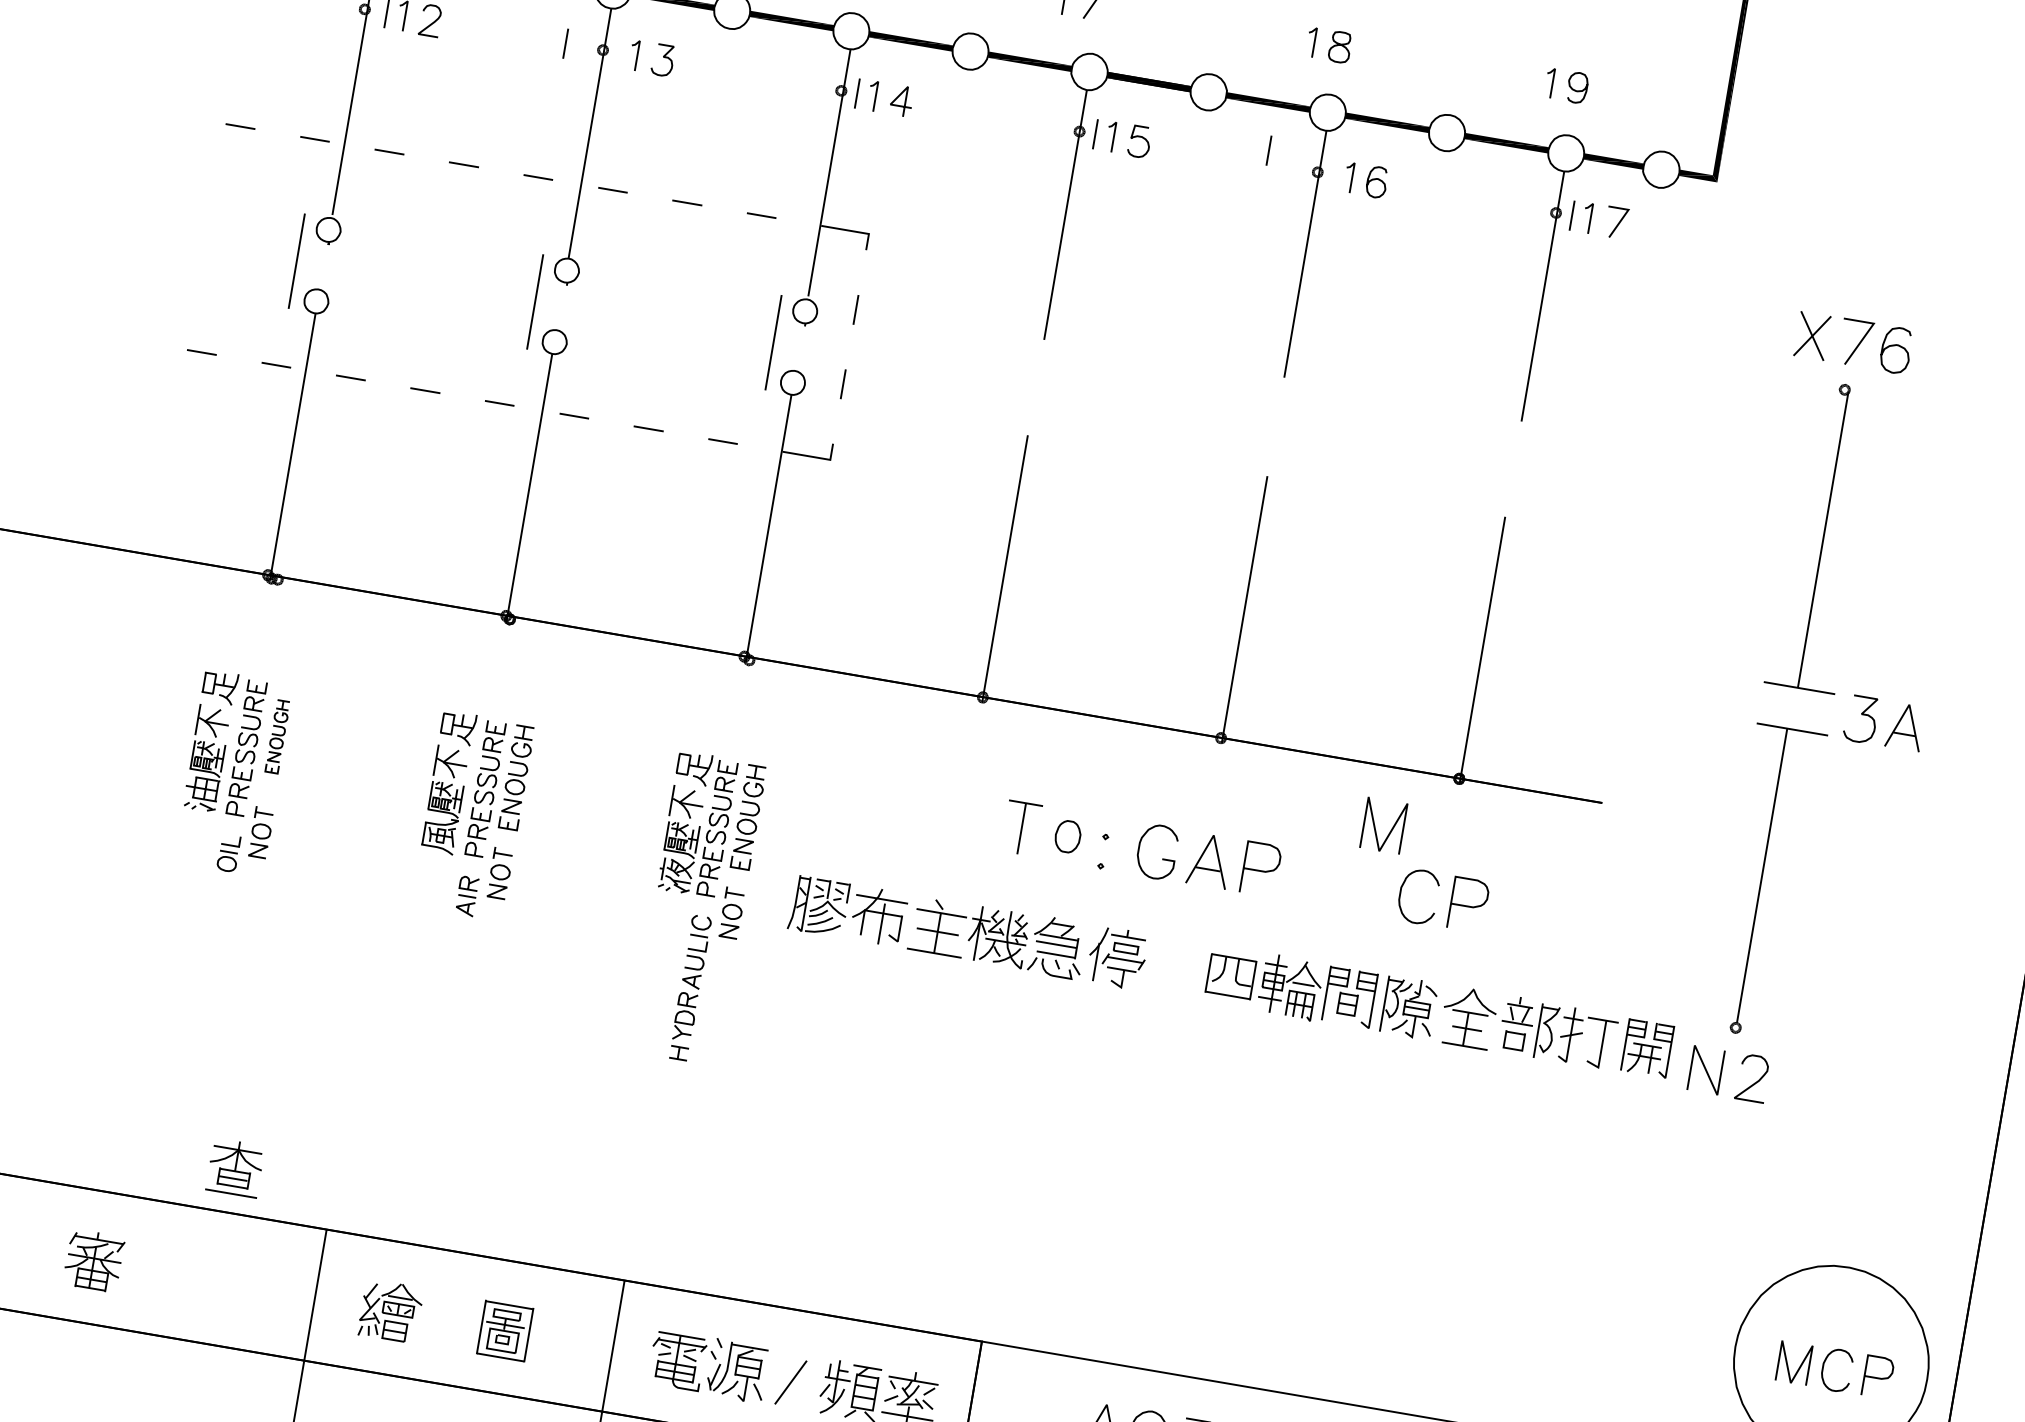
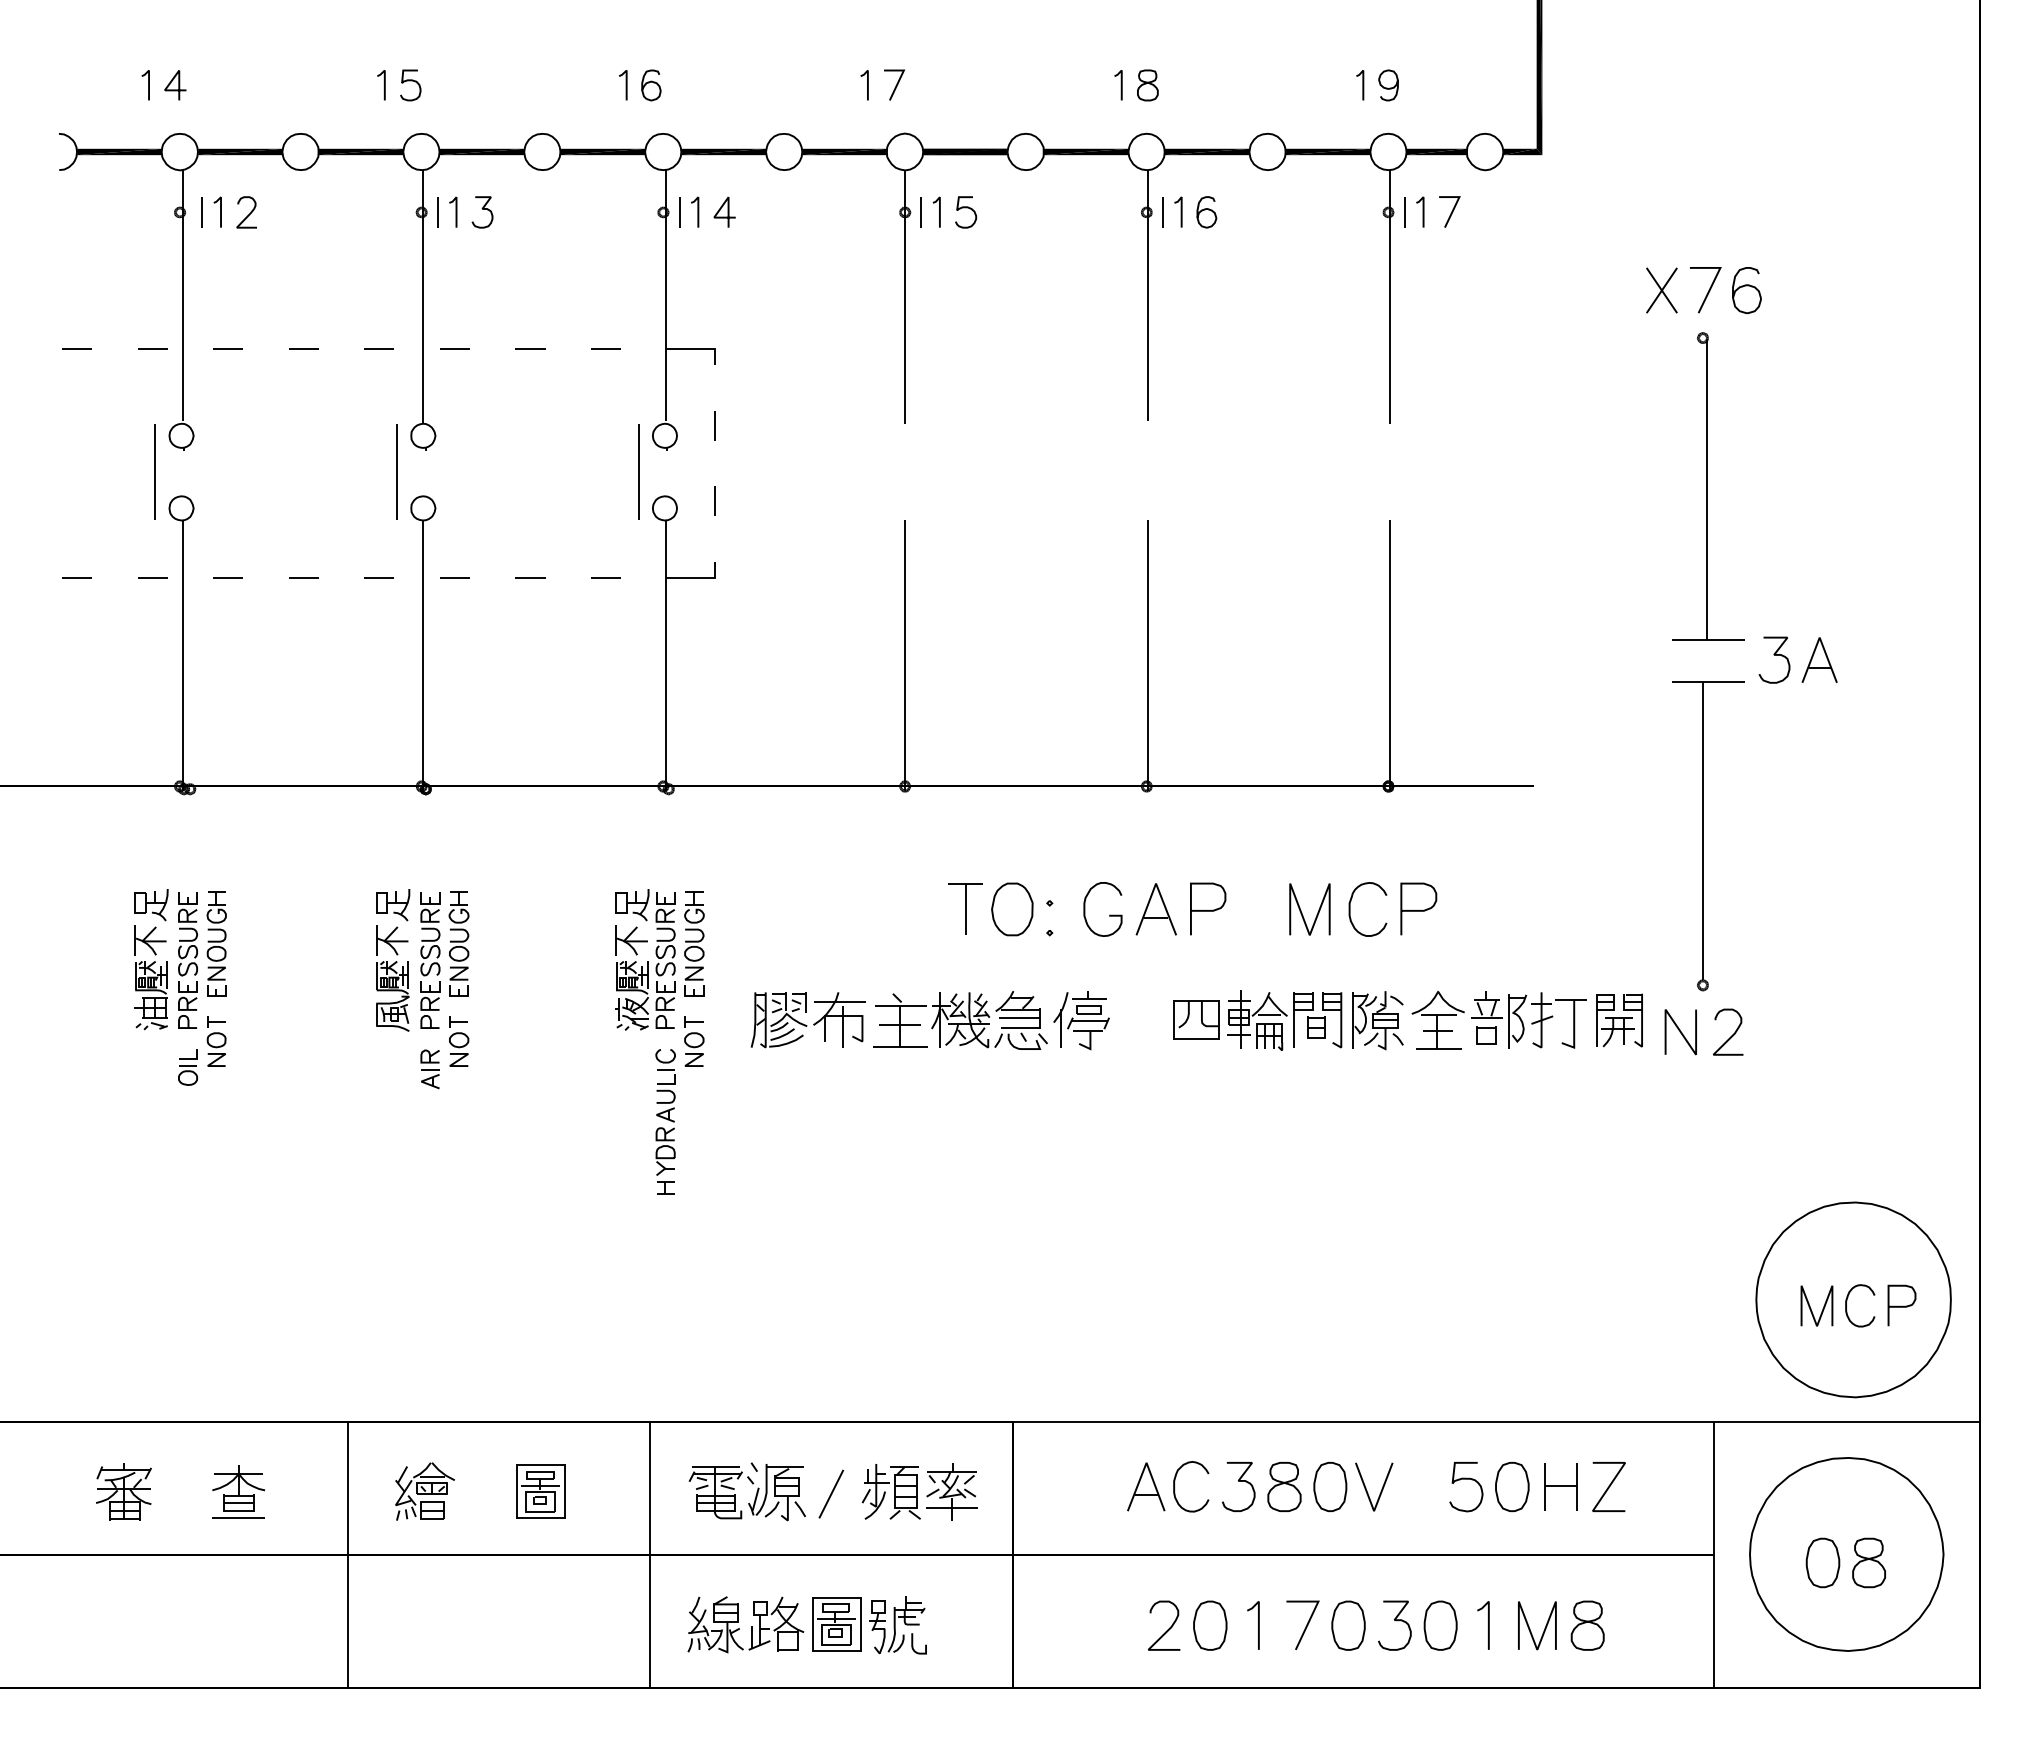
line: (565, 43) -> (437, 212), moved
line: (1268, 150) -> (1162, 212), moved
part: (277, 736) -> (216, 943), size x1.43
line: (1375, 827) -> (1302, 912), moved
part: (1067, 836) -> (1012, 909), size x1.67
part: (235, 1167) -> (238, 1491), moved

